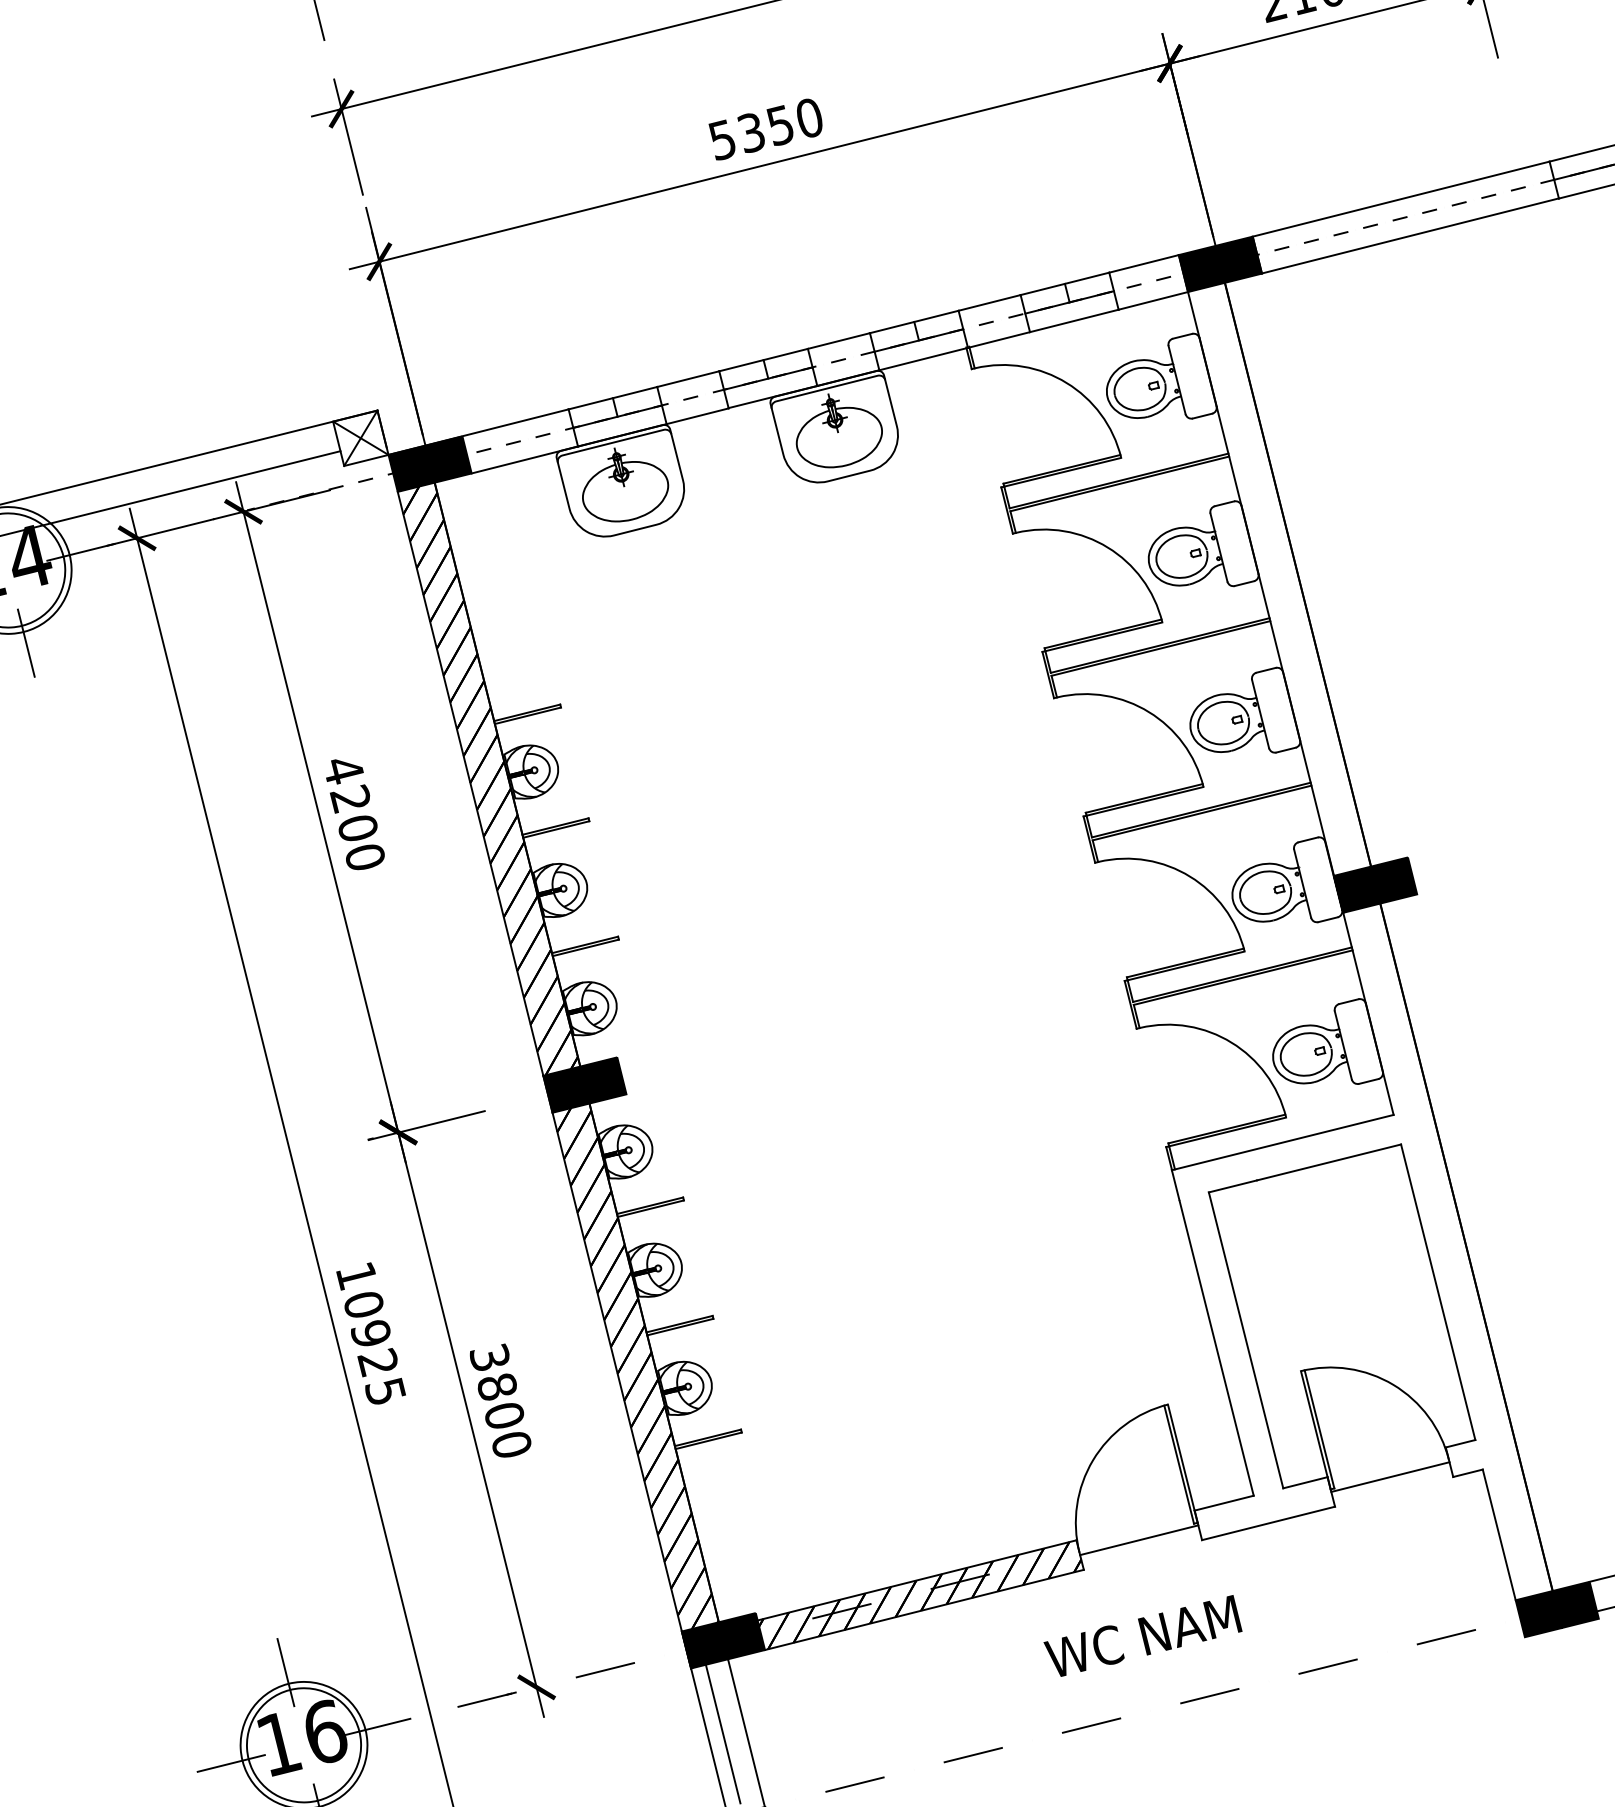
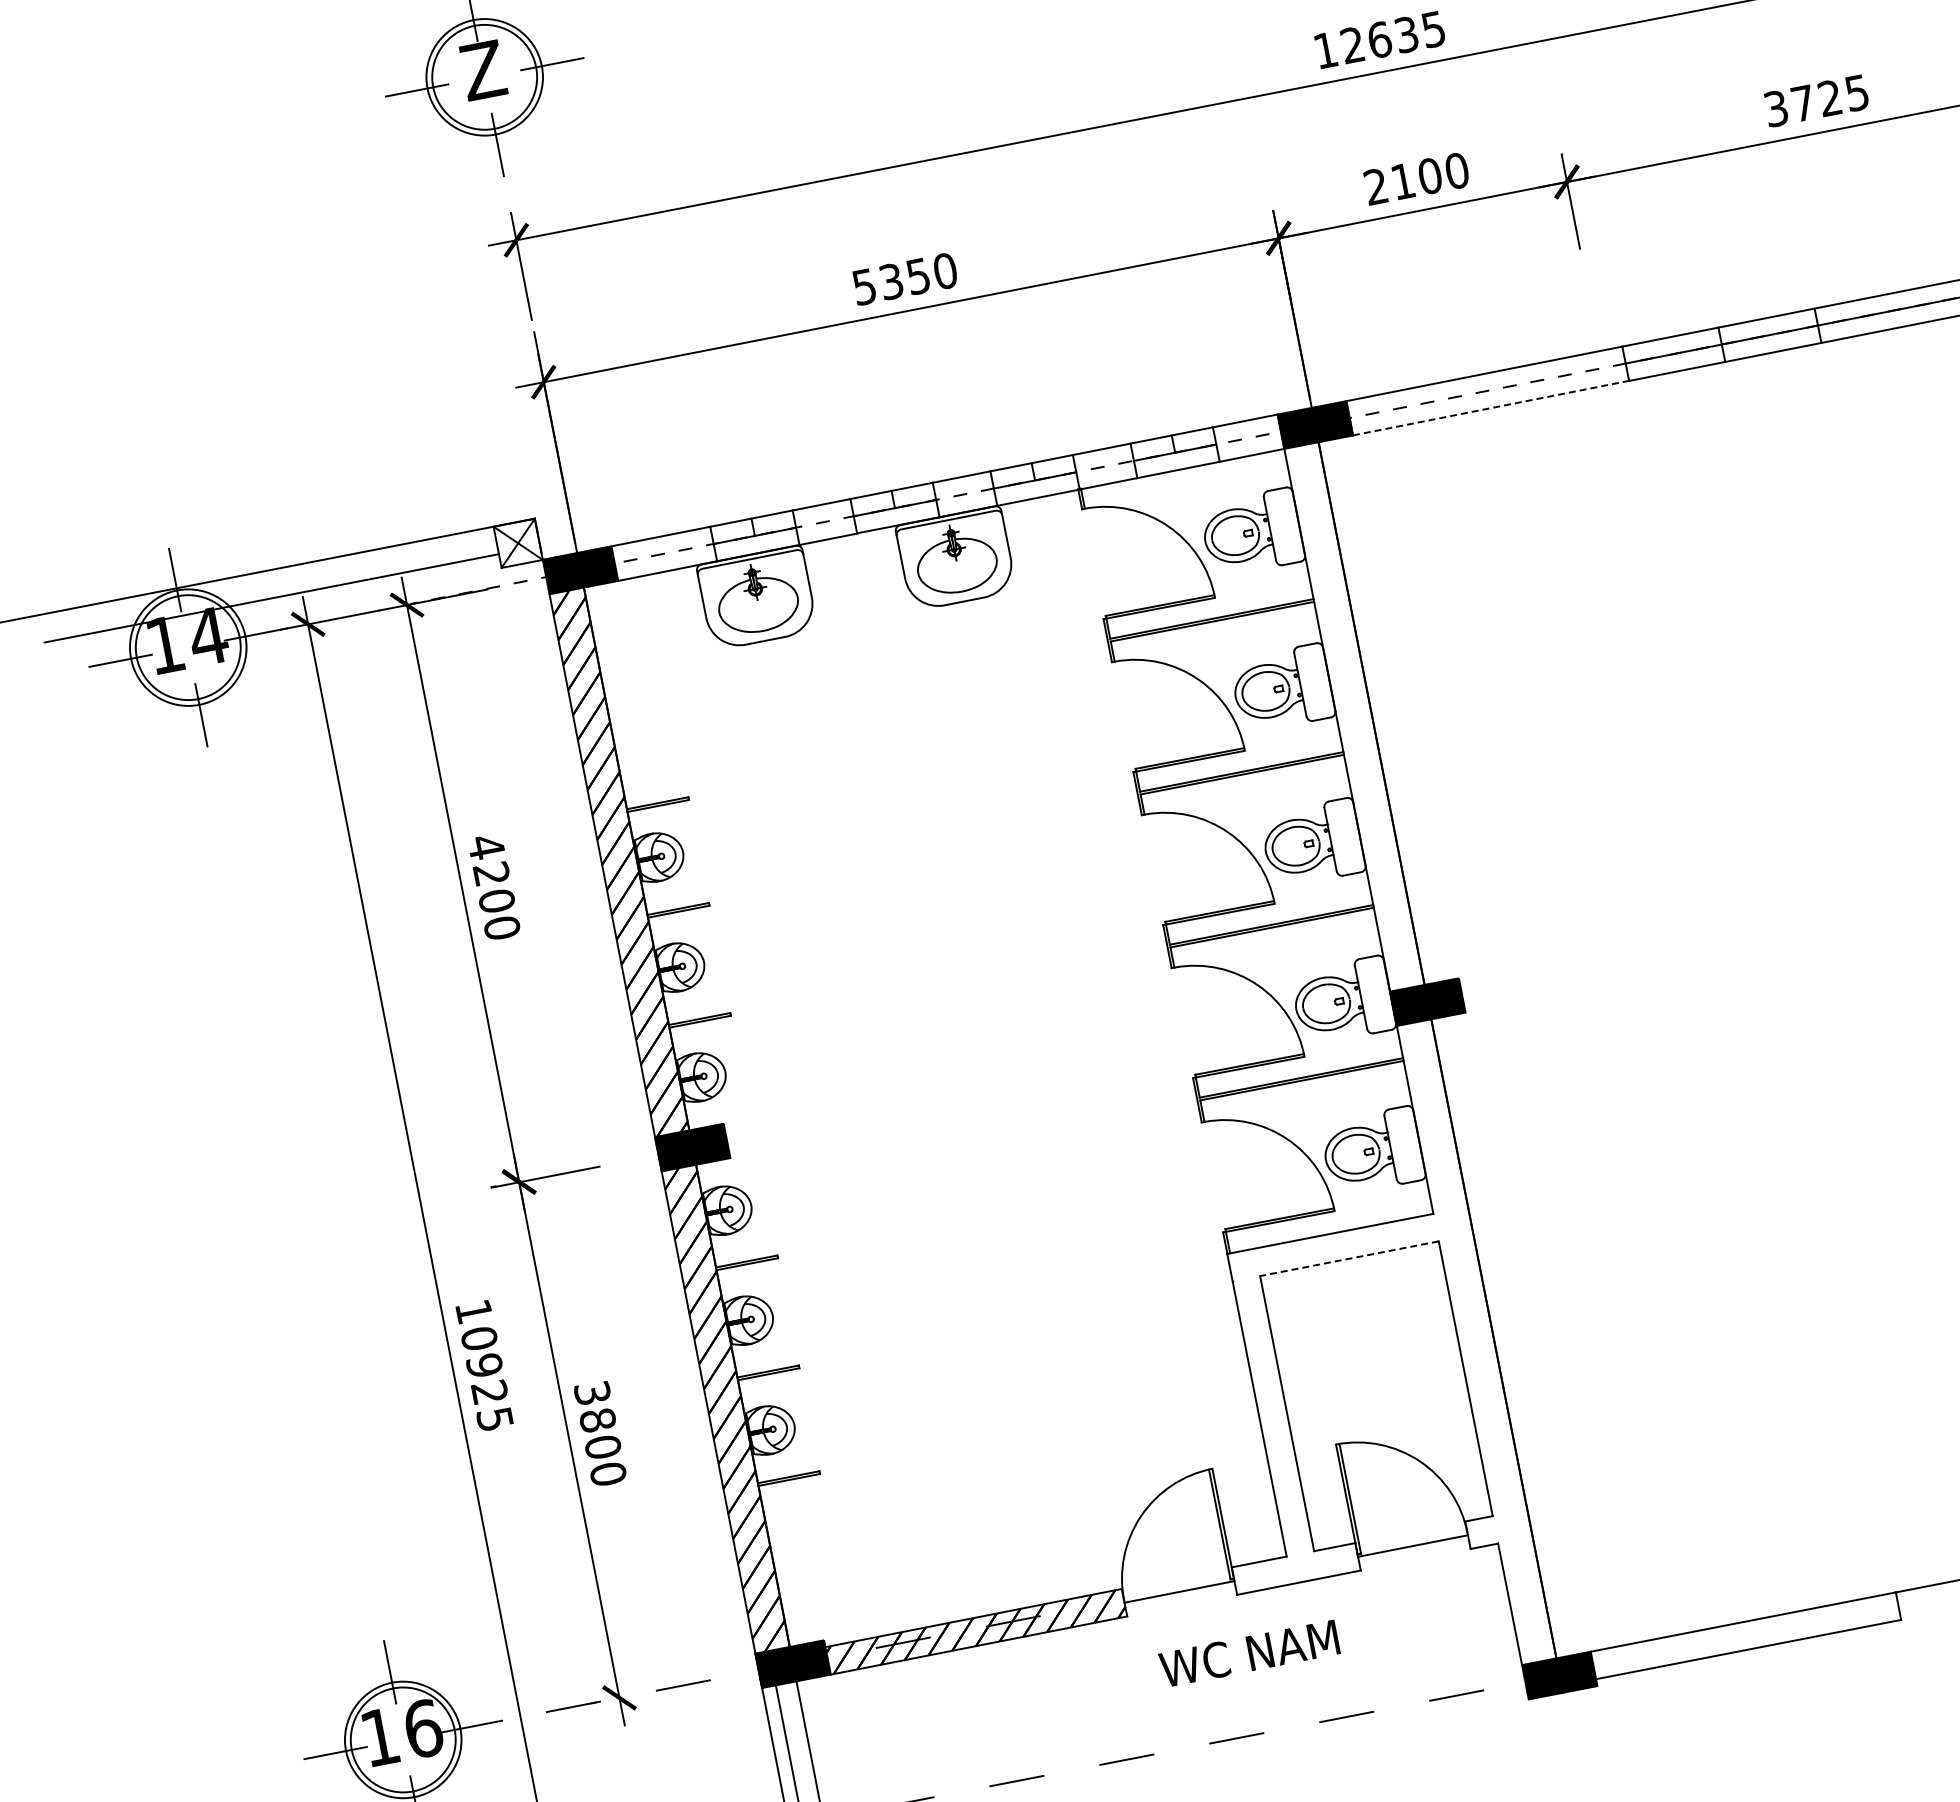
line: (1410, 236) -> (1491, 408), solid -> dashed
line: (1305, 1168) -> (1349, 1258), solid -> dashed
text: (1142, 1635) -> (1248, 1652), moved

